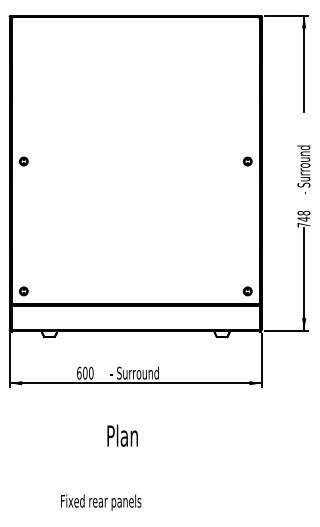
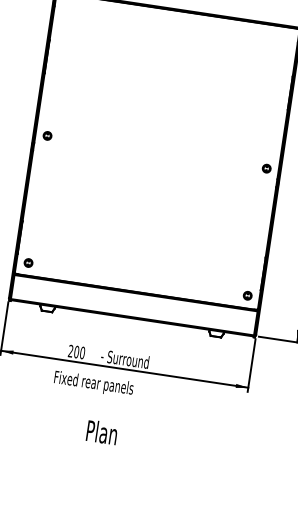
text: (79, 372) -> (71, 350), 600 -> 200
text: (122, 435) -> (101, 432), moved
text: (101, 502) -> (94, 384), moved

